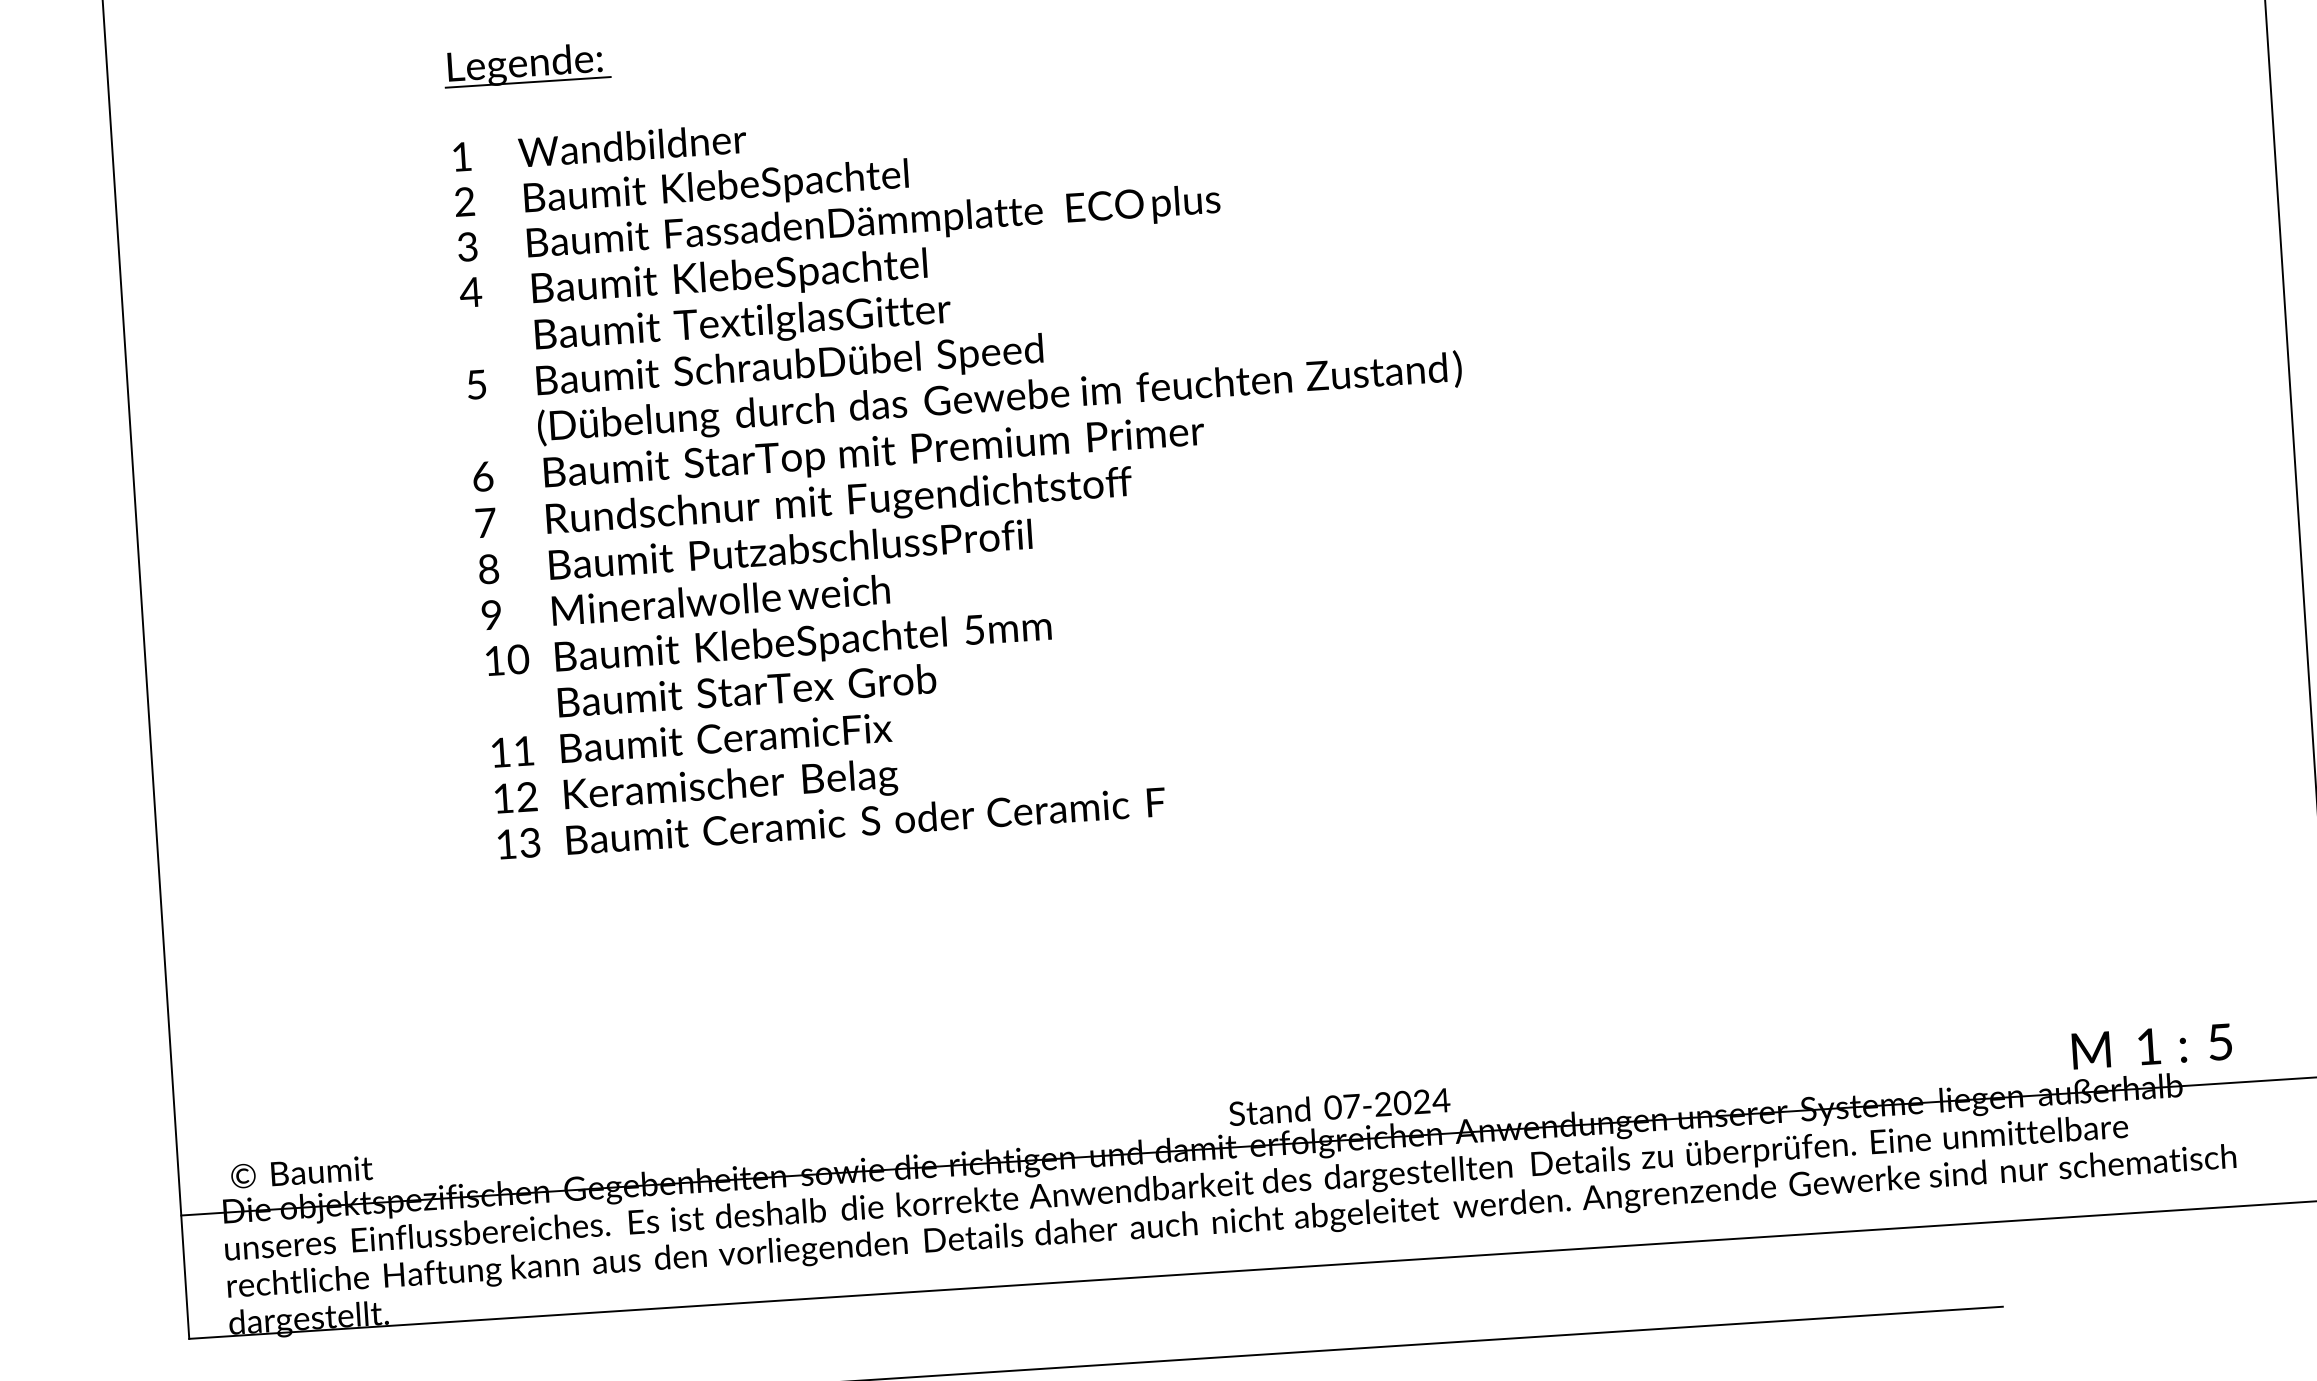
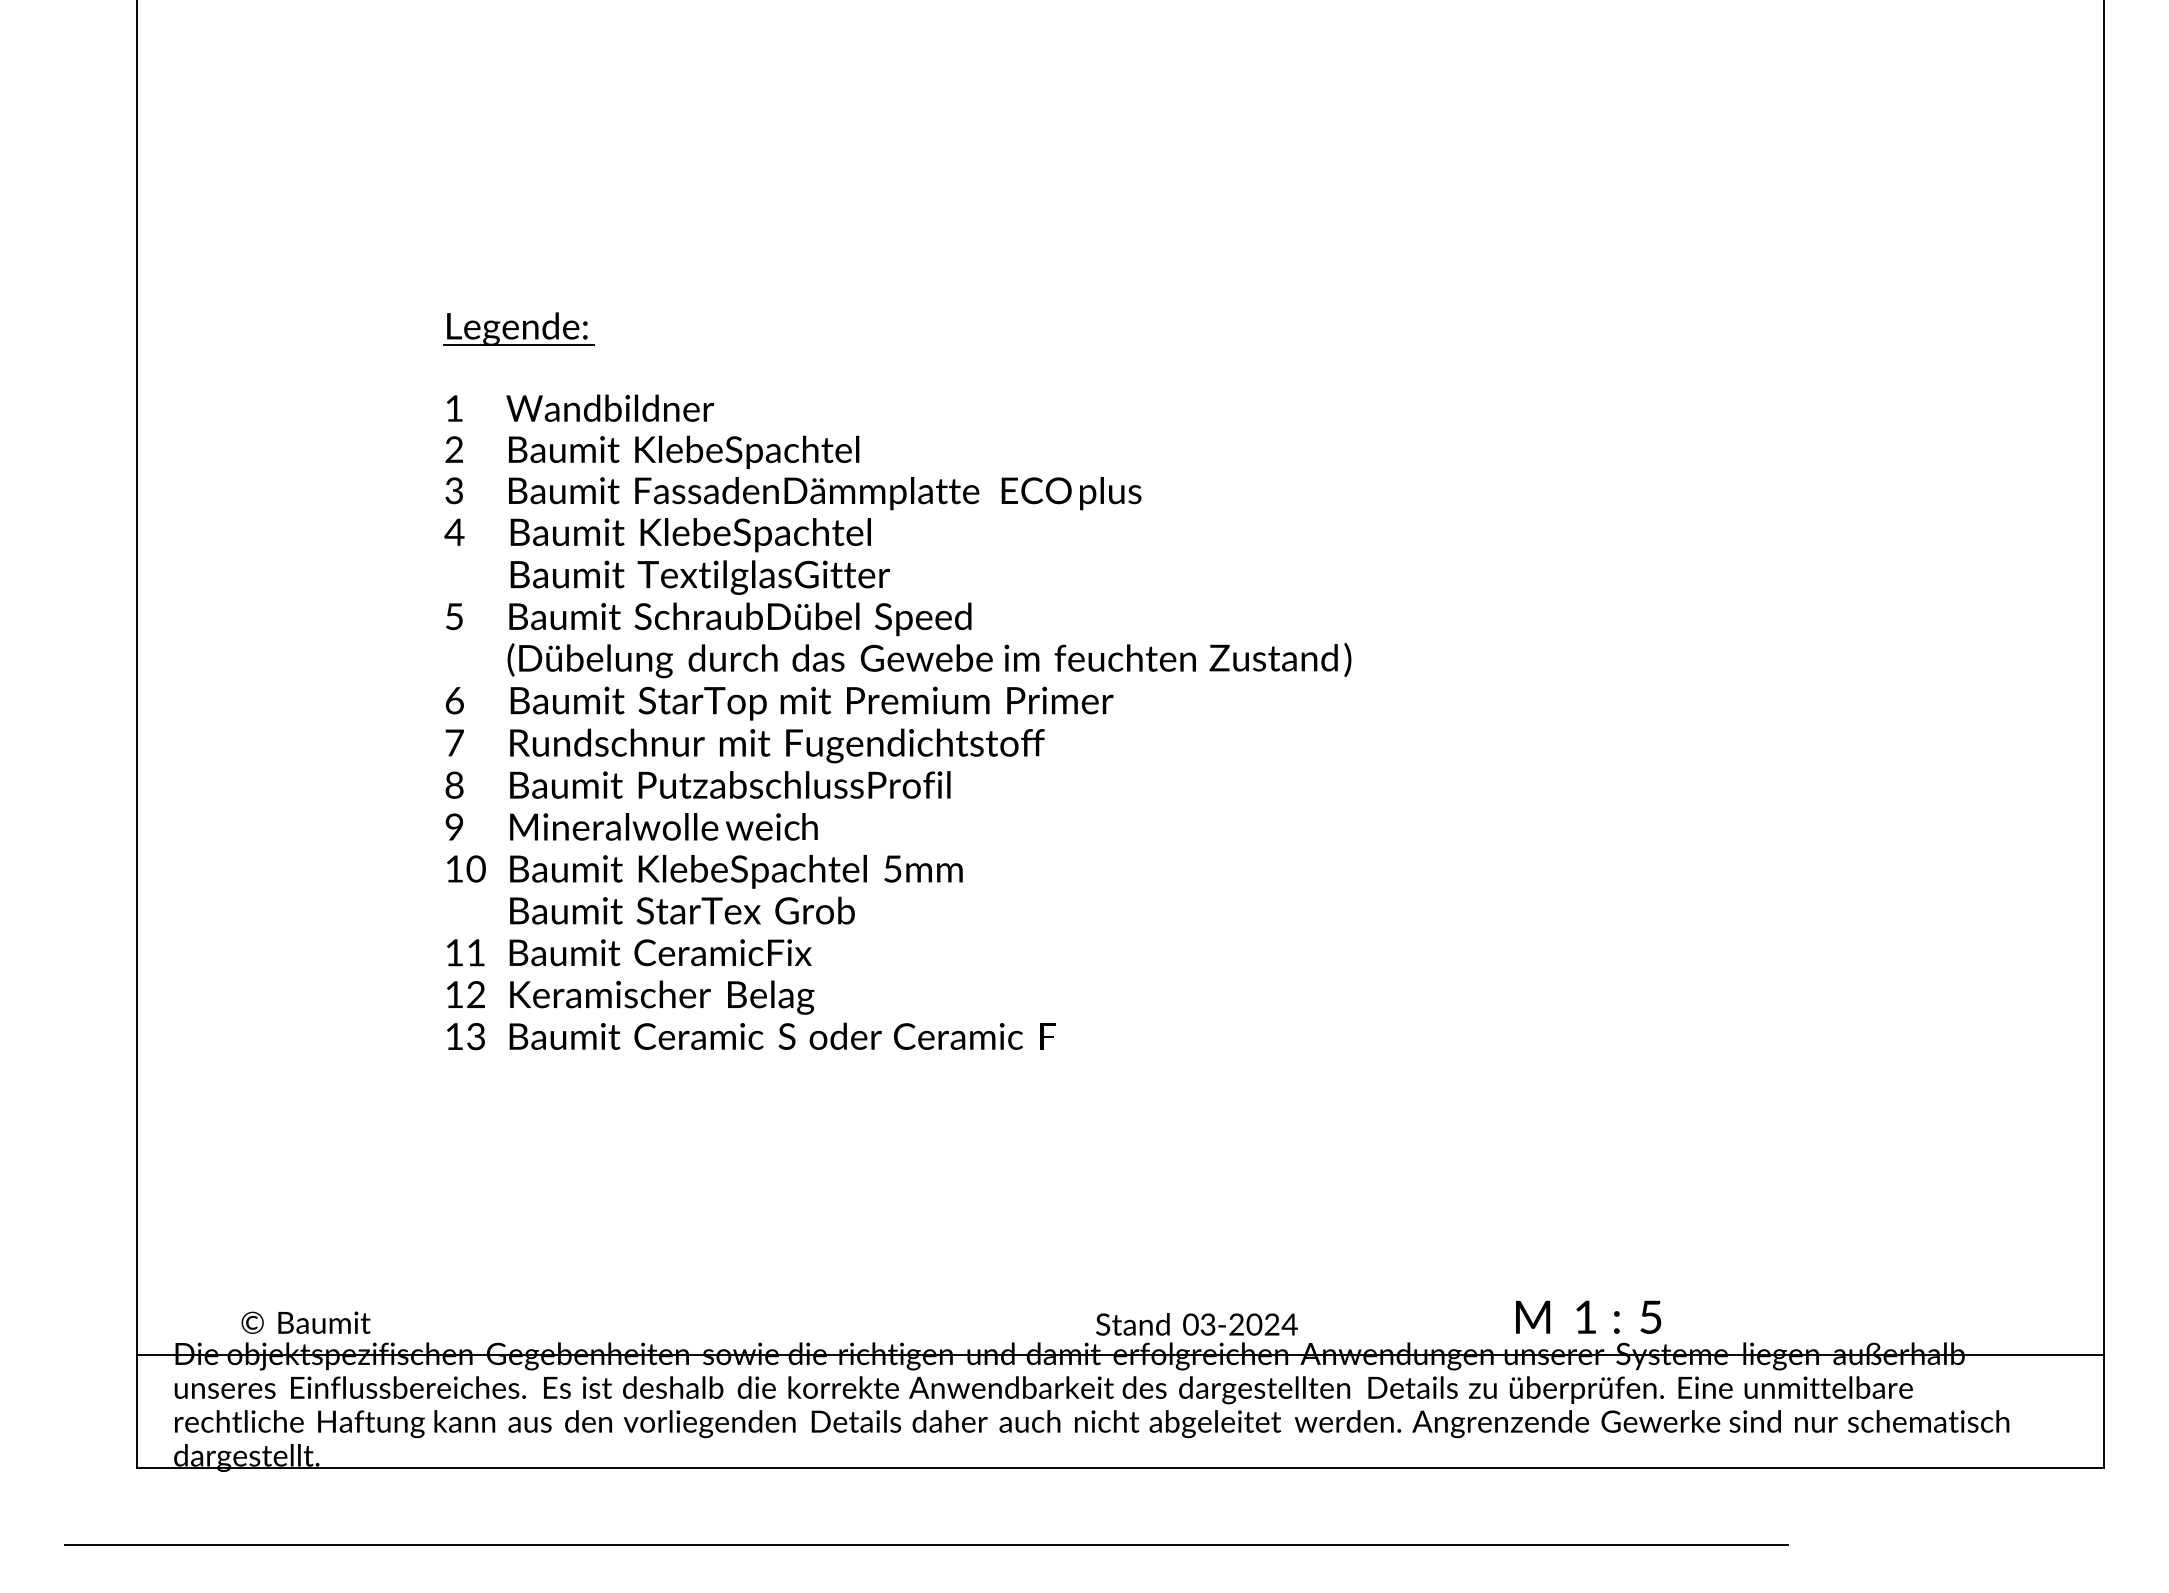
text: (2151, 1045) -> (1588, 1316), moved
text: (1351, 1106) -> (1207, 1324), 7 -> 3
text: (301, 1171) -> (305, 1322), moved

